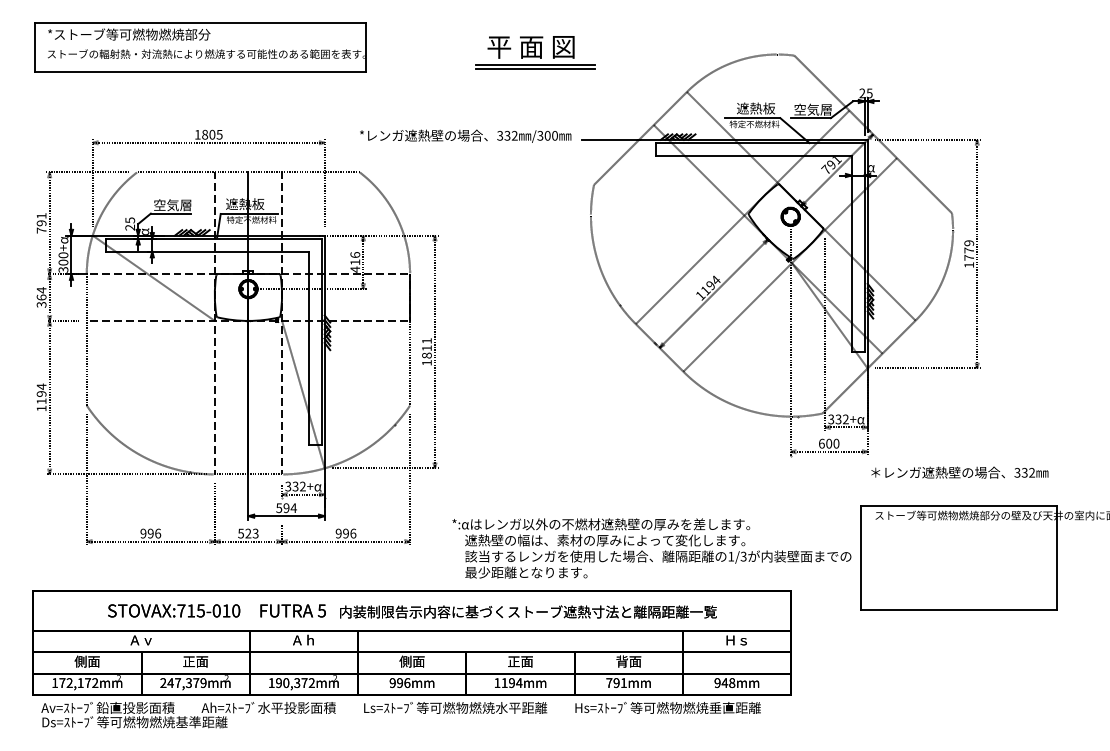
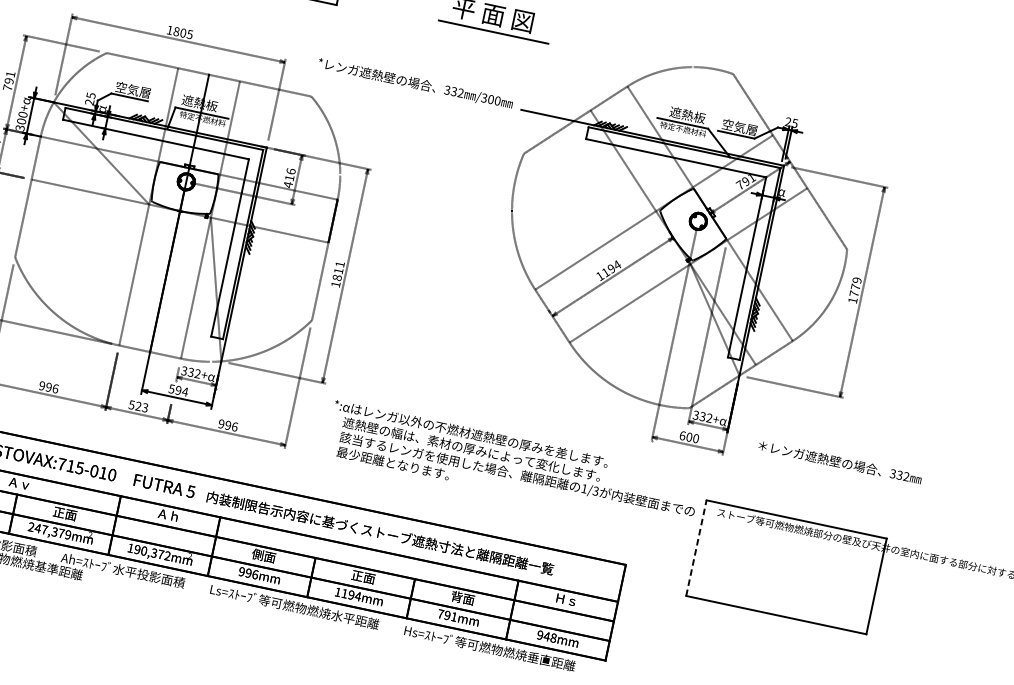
line: (535, 68) -> (492, 35), removed
text: (959, 472) -> (839, 462), moved
text: (651, 548) -> (512, 465), moved
line: (861, 557) -> (696, 548), solid -> dashed

